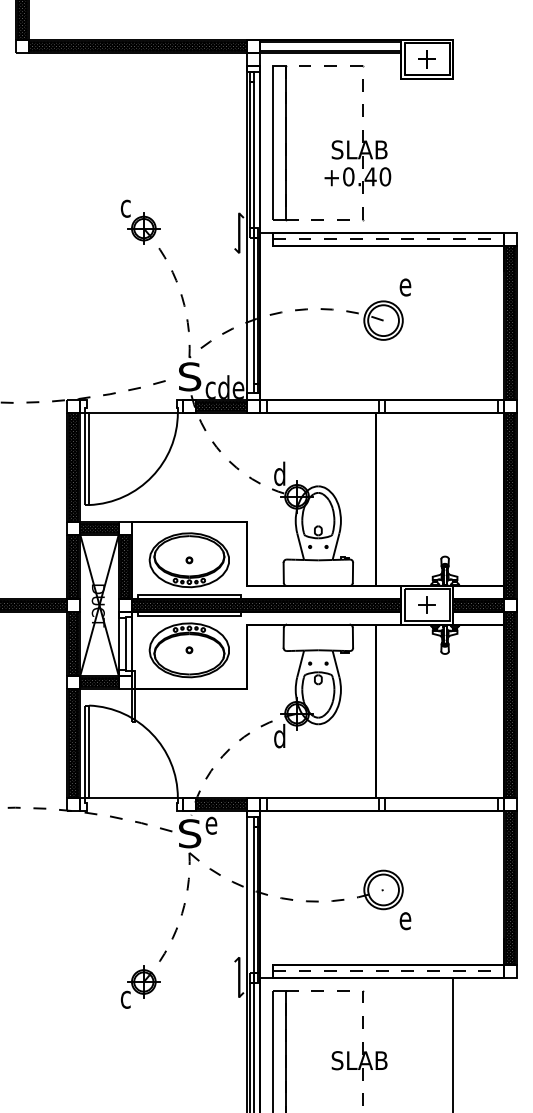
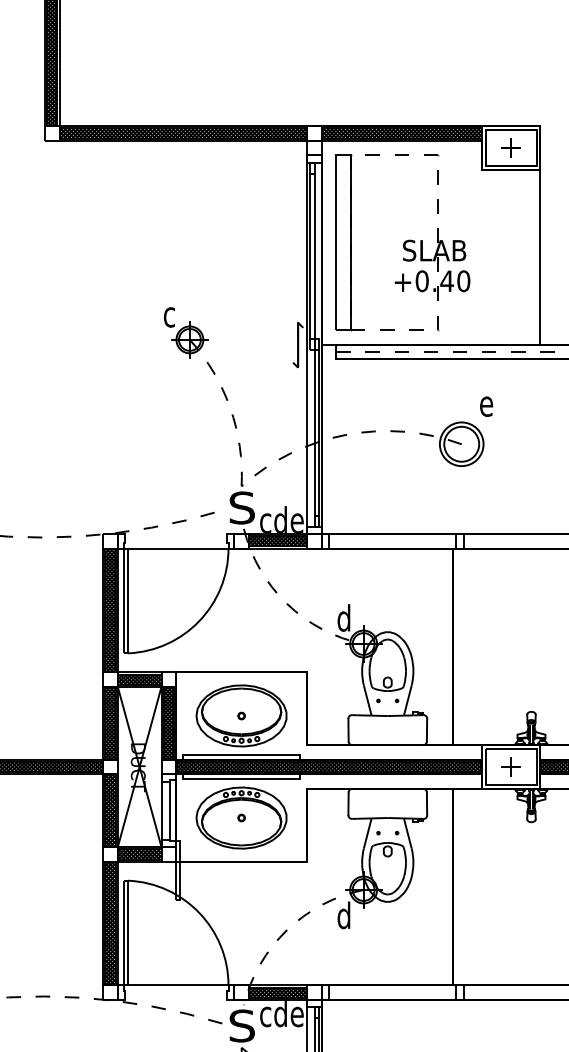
hatch: (330, 46) -> (401, 133), added
line: (452, 148) -> (539, 249), added
text: (225, 823) -> (282, 1014), e -> cde

